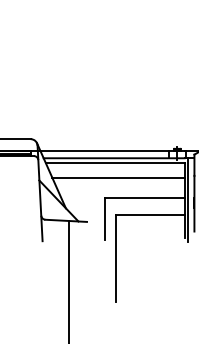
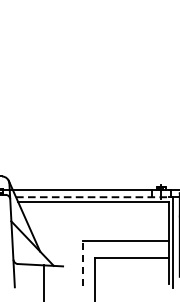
line: (114, 158) -> (92, 197), solid -> dashed
line: (118, 177) -> (97, 218), removed
line: (105, 219) -> (83, 263), solid -> dashed

